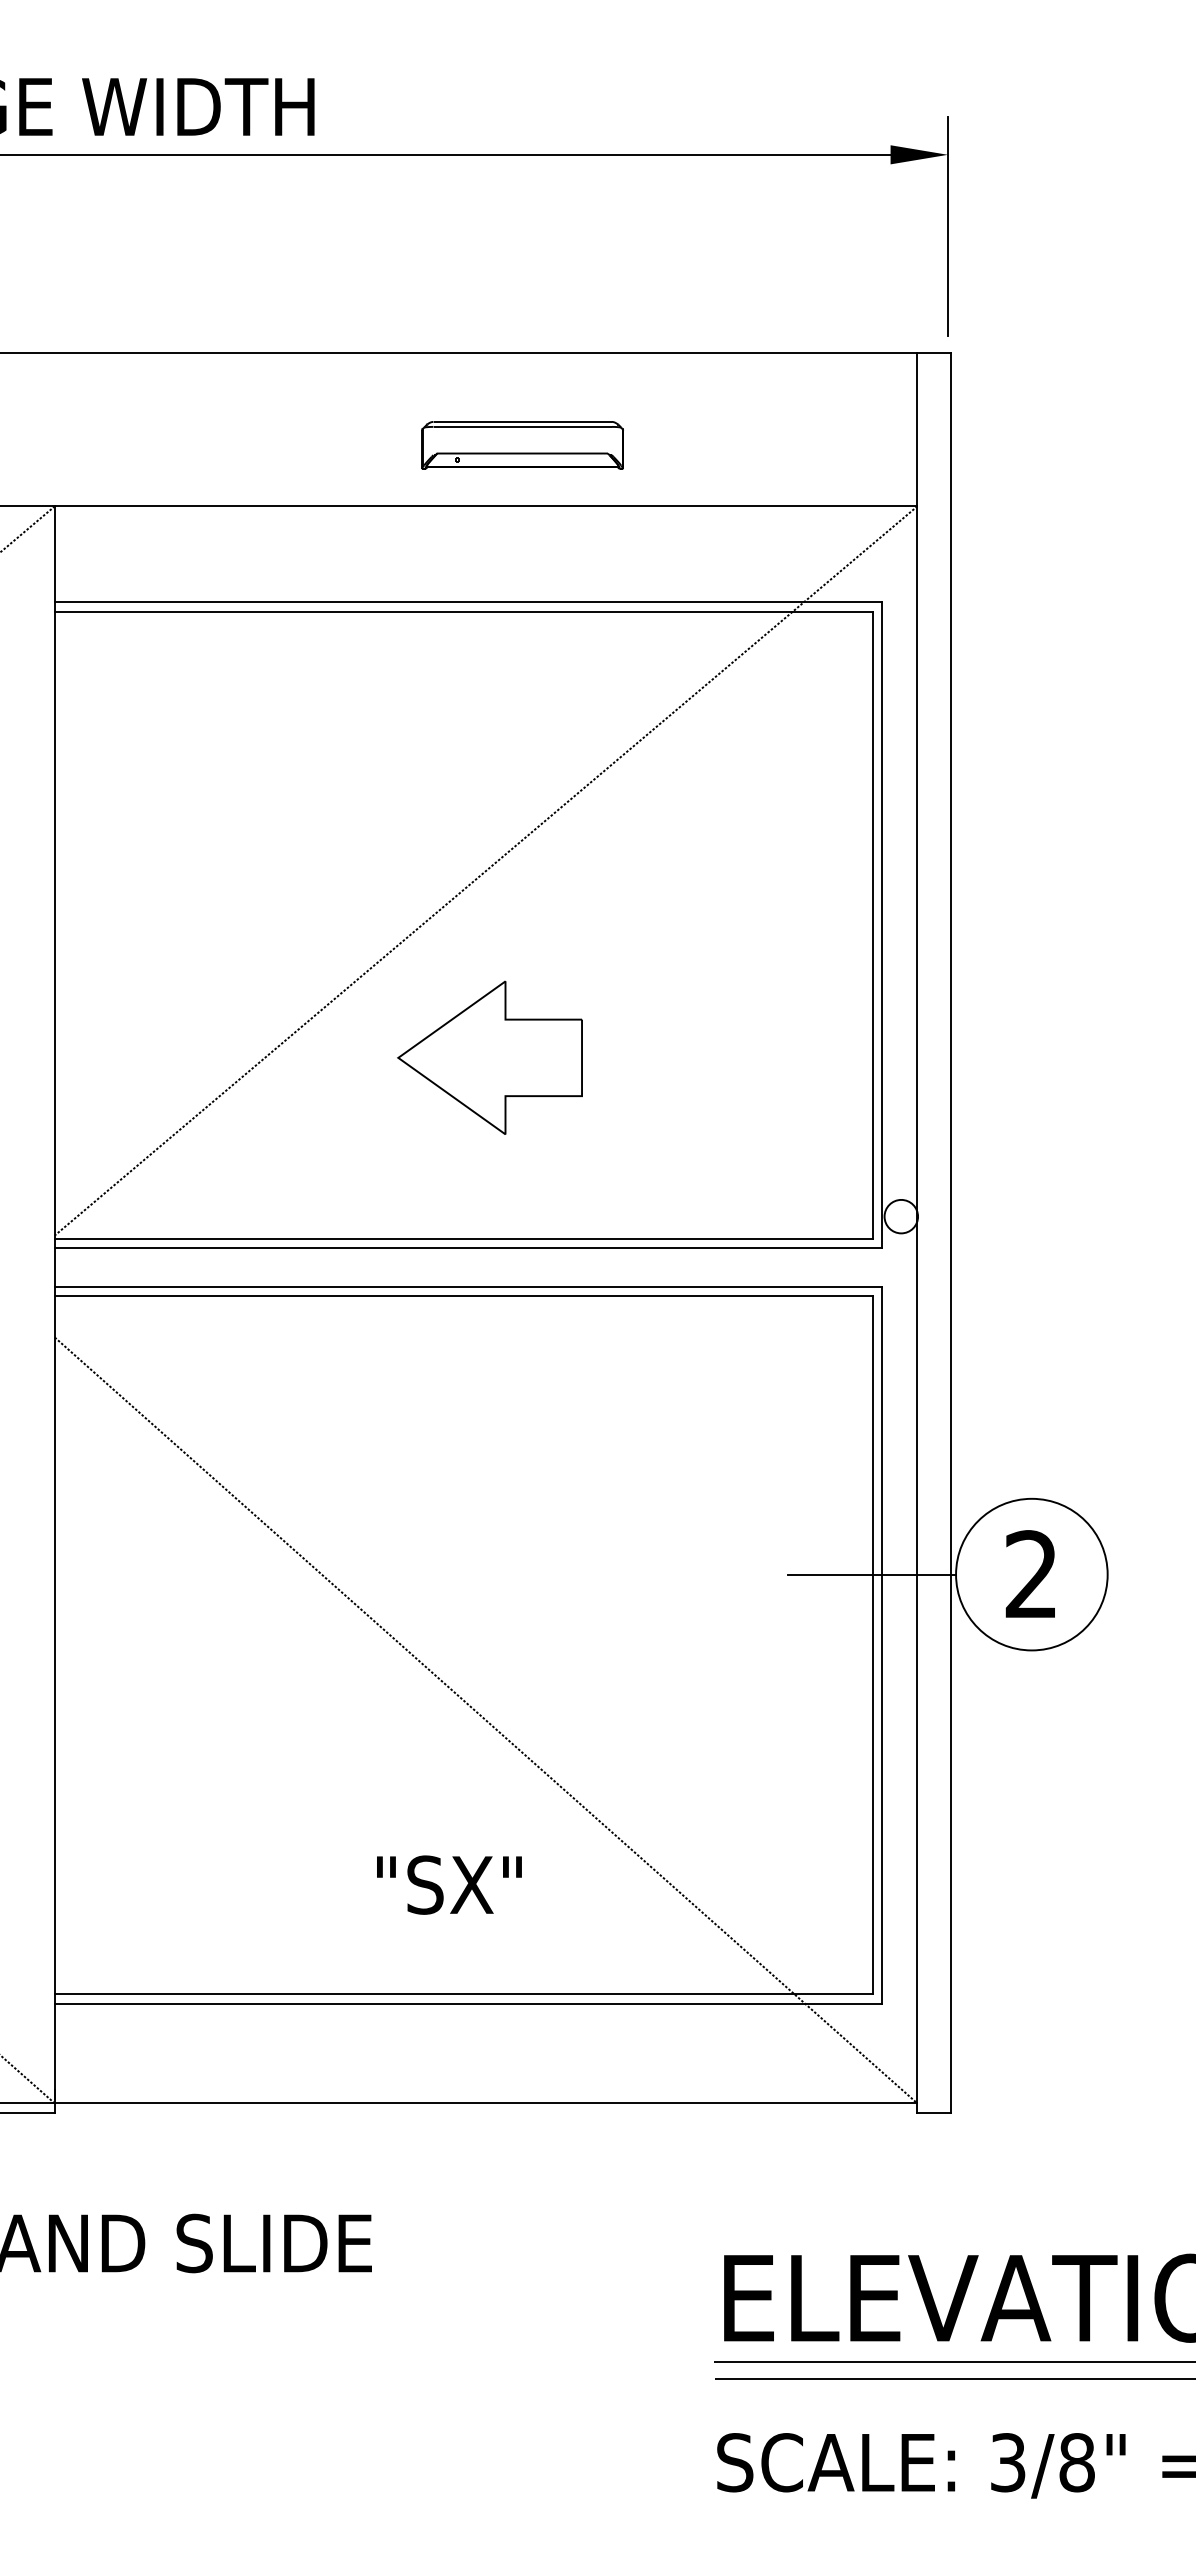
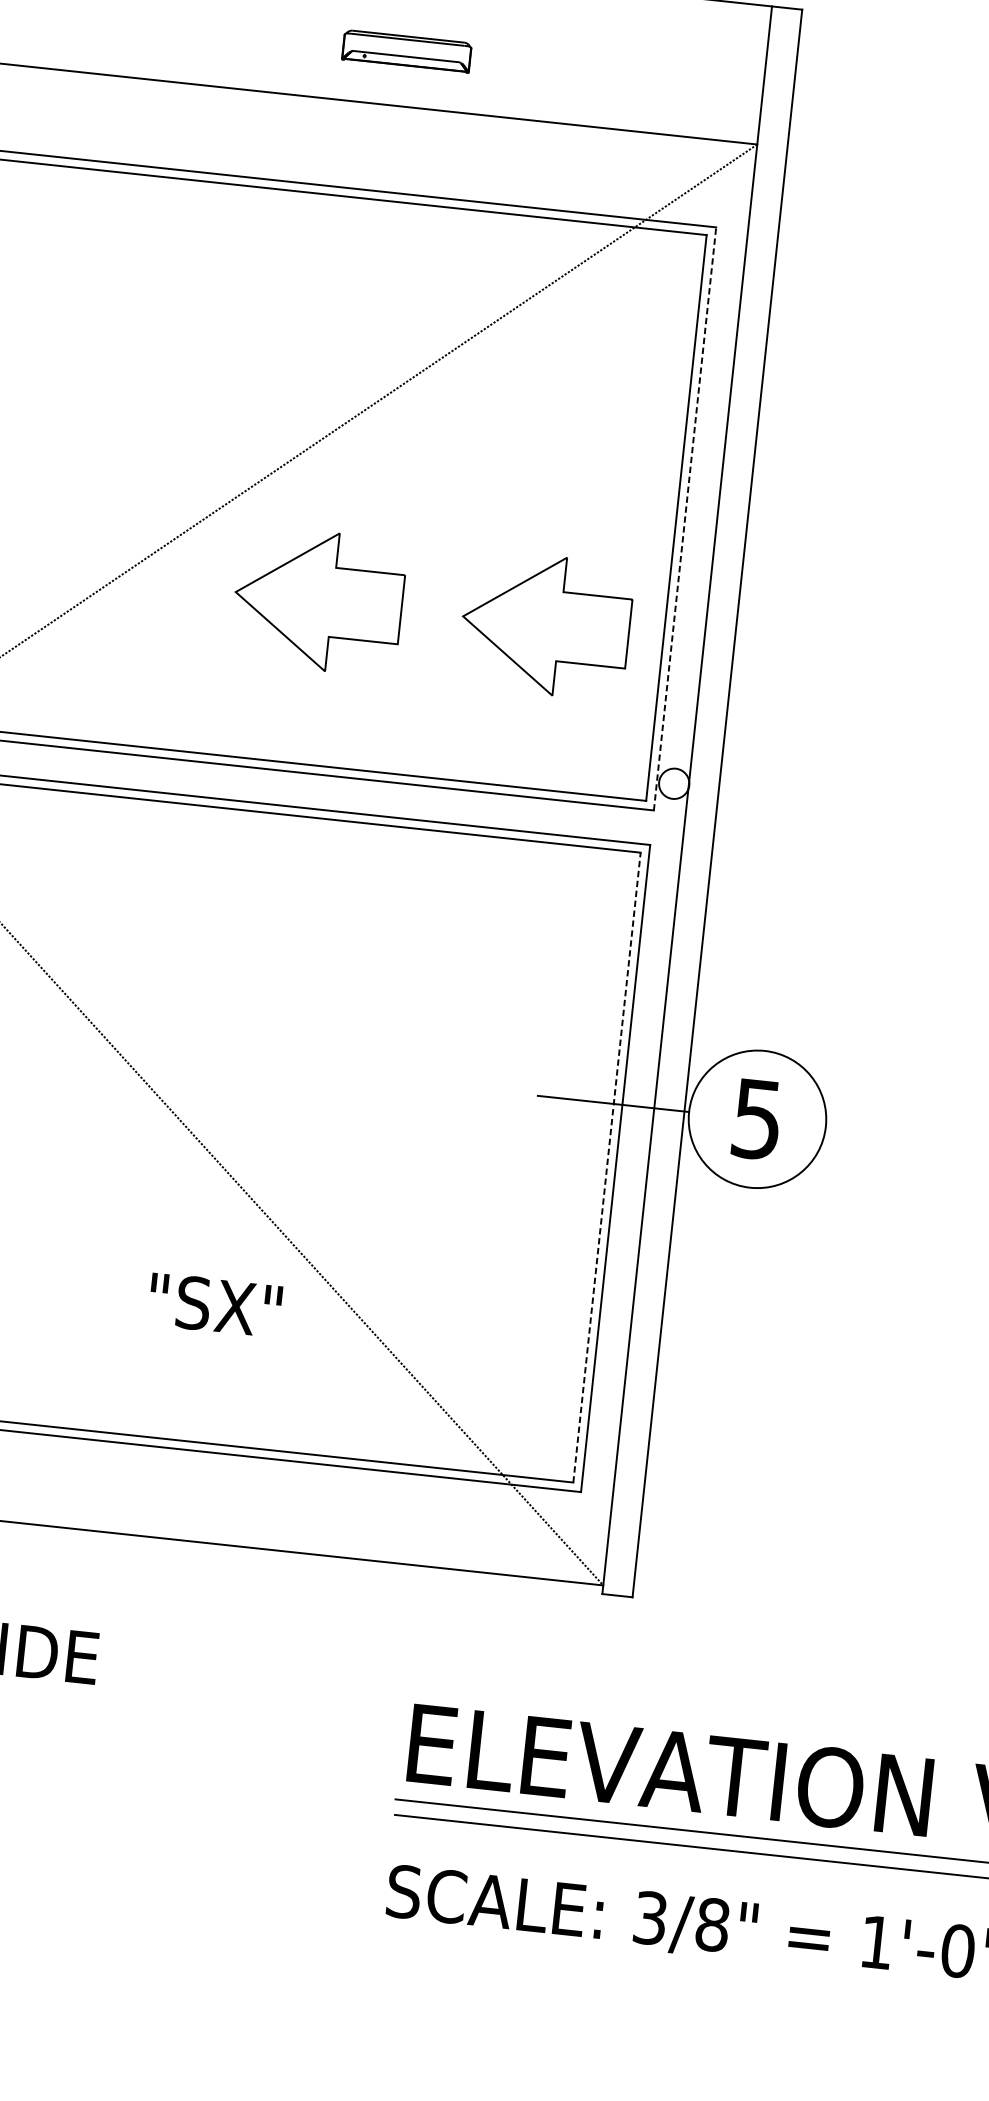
part: (522, 445) -> (406, 51), size x0.7
line: (882, 924) -> (685, 518), solid -> dashed
part: (741, 1057) -> (545, 624), added
text: (1030, 1574) -> (756, 1119), 2 -> 5
line: (872, 1644) -> (606, 1167), solid -> dashed
text: (449, 1884) -> (215, 1304), moved

